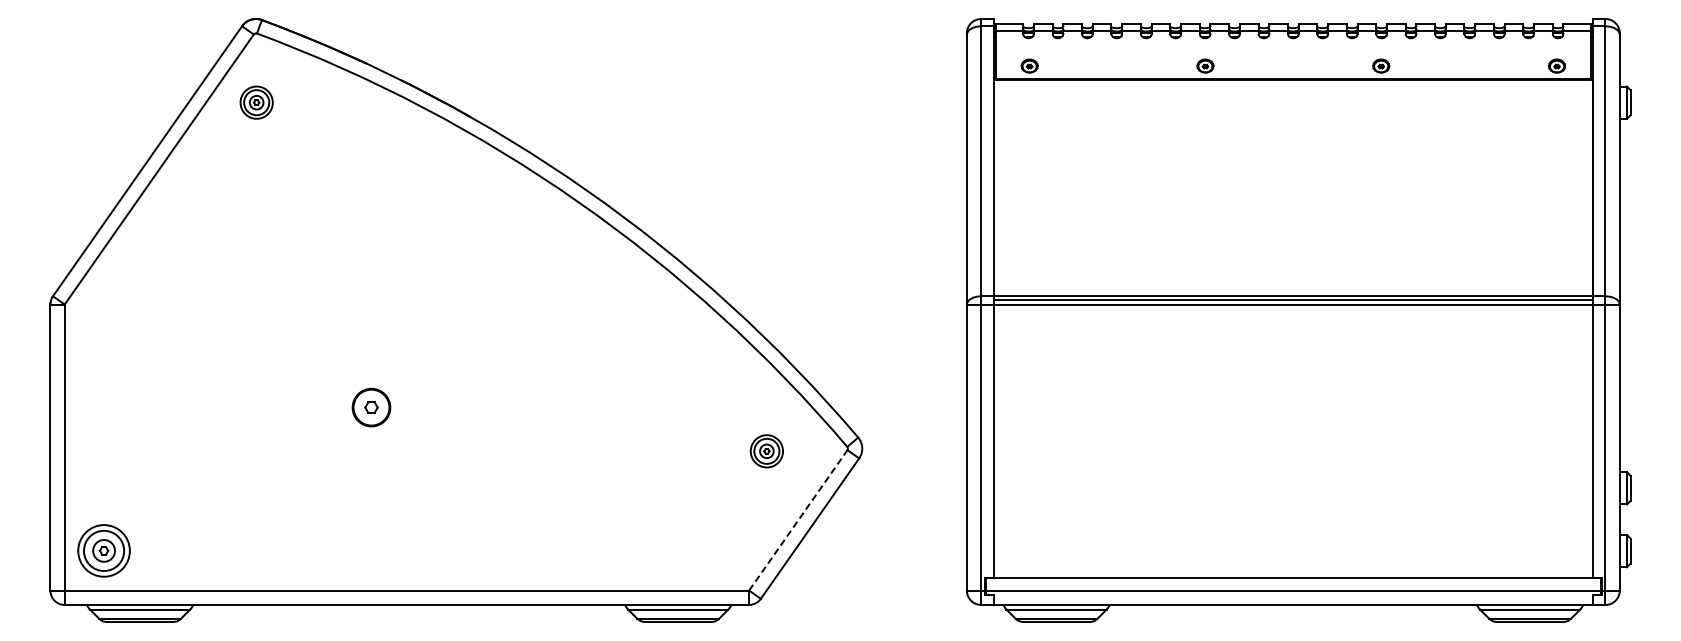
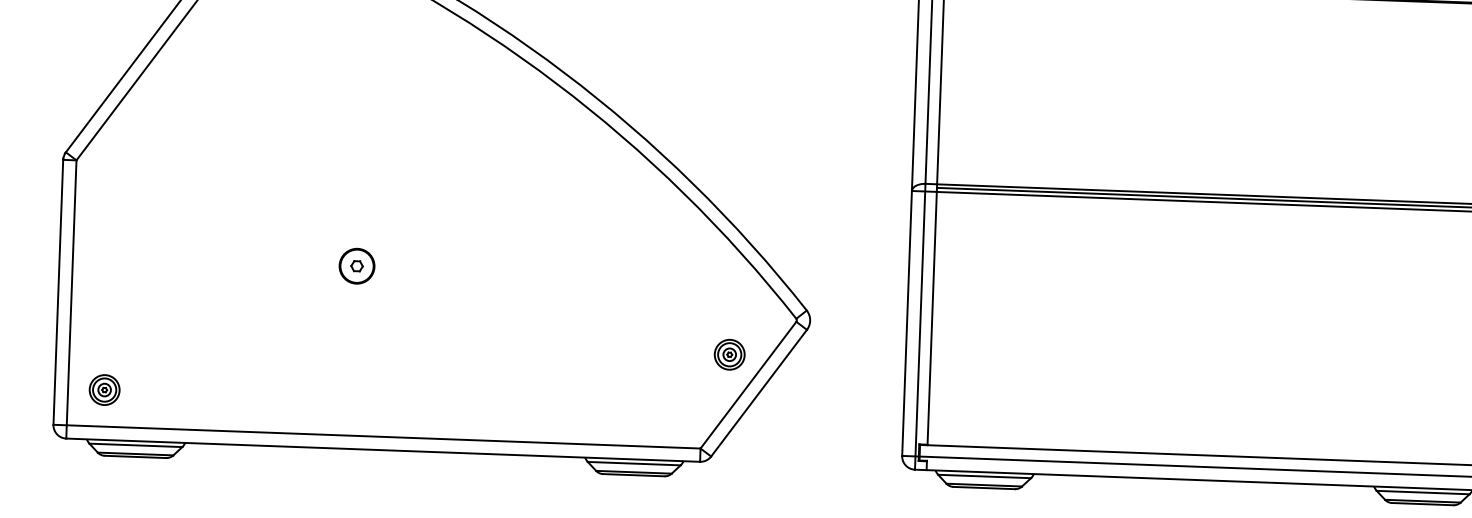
part: (766, 451) -> (729, 354), moved
line: (798, 520) -> (748, 385), dashed -> solid
part: (104, 551) -> (104, 390), size x0.62

